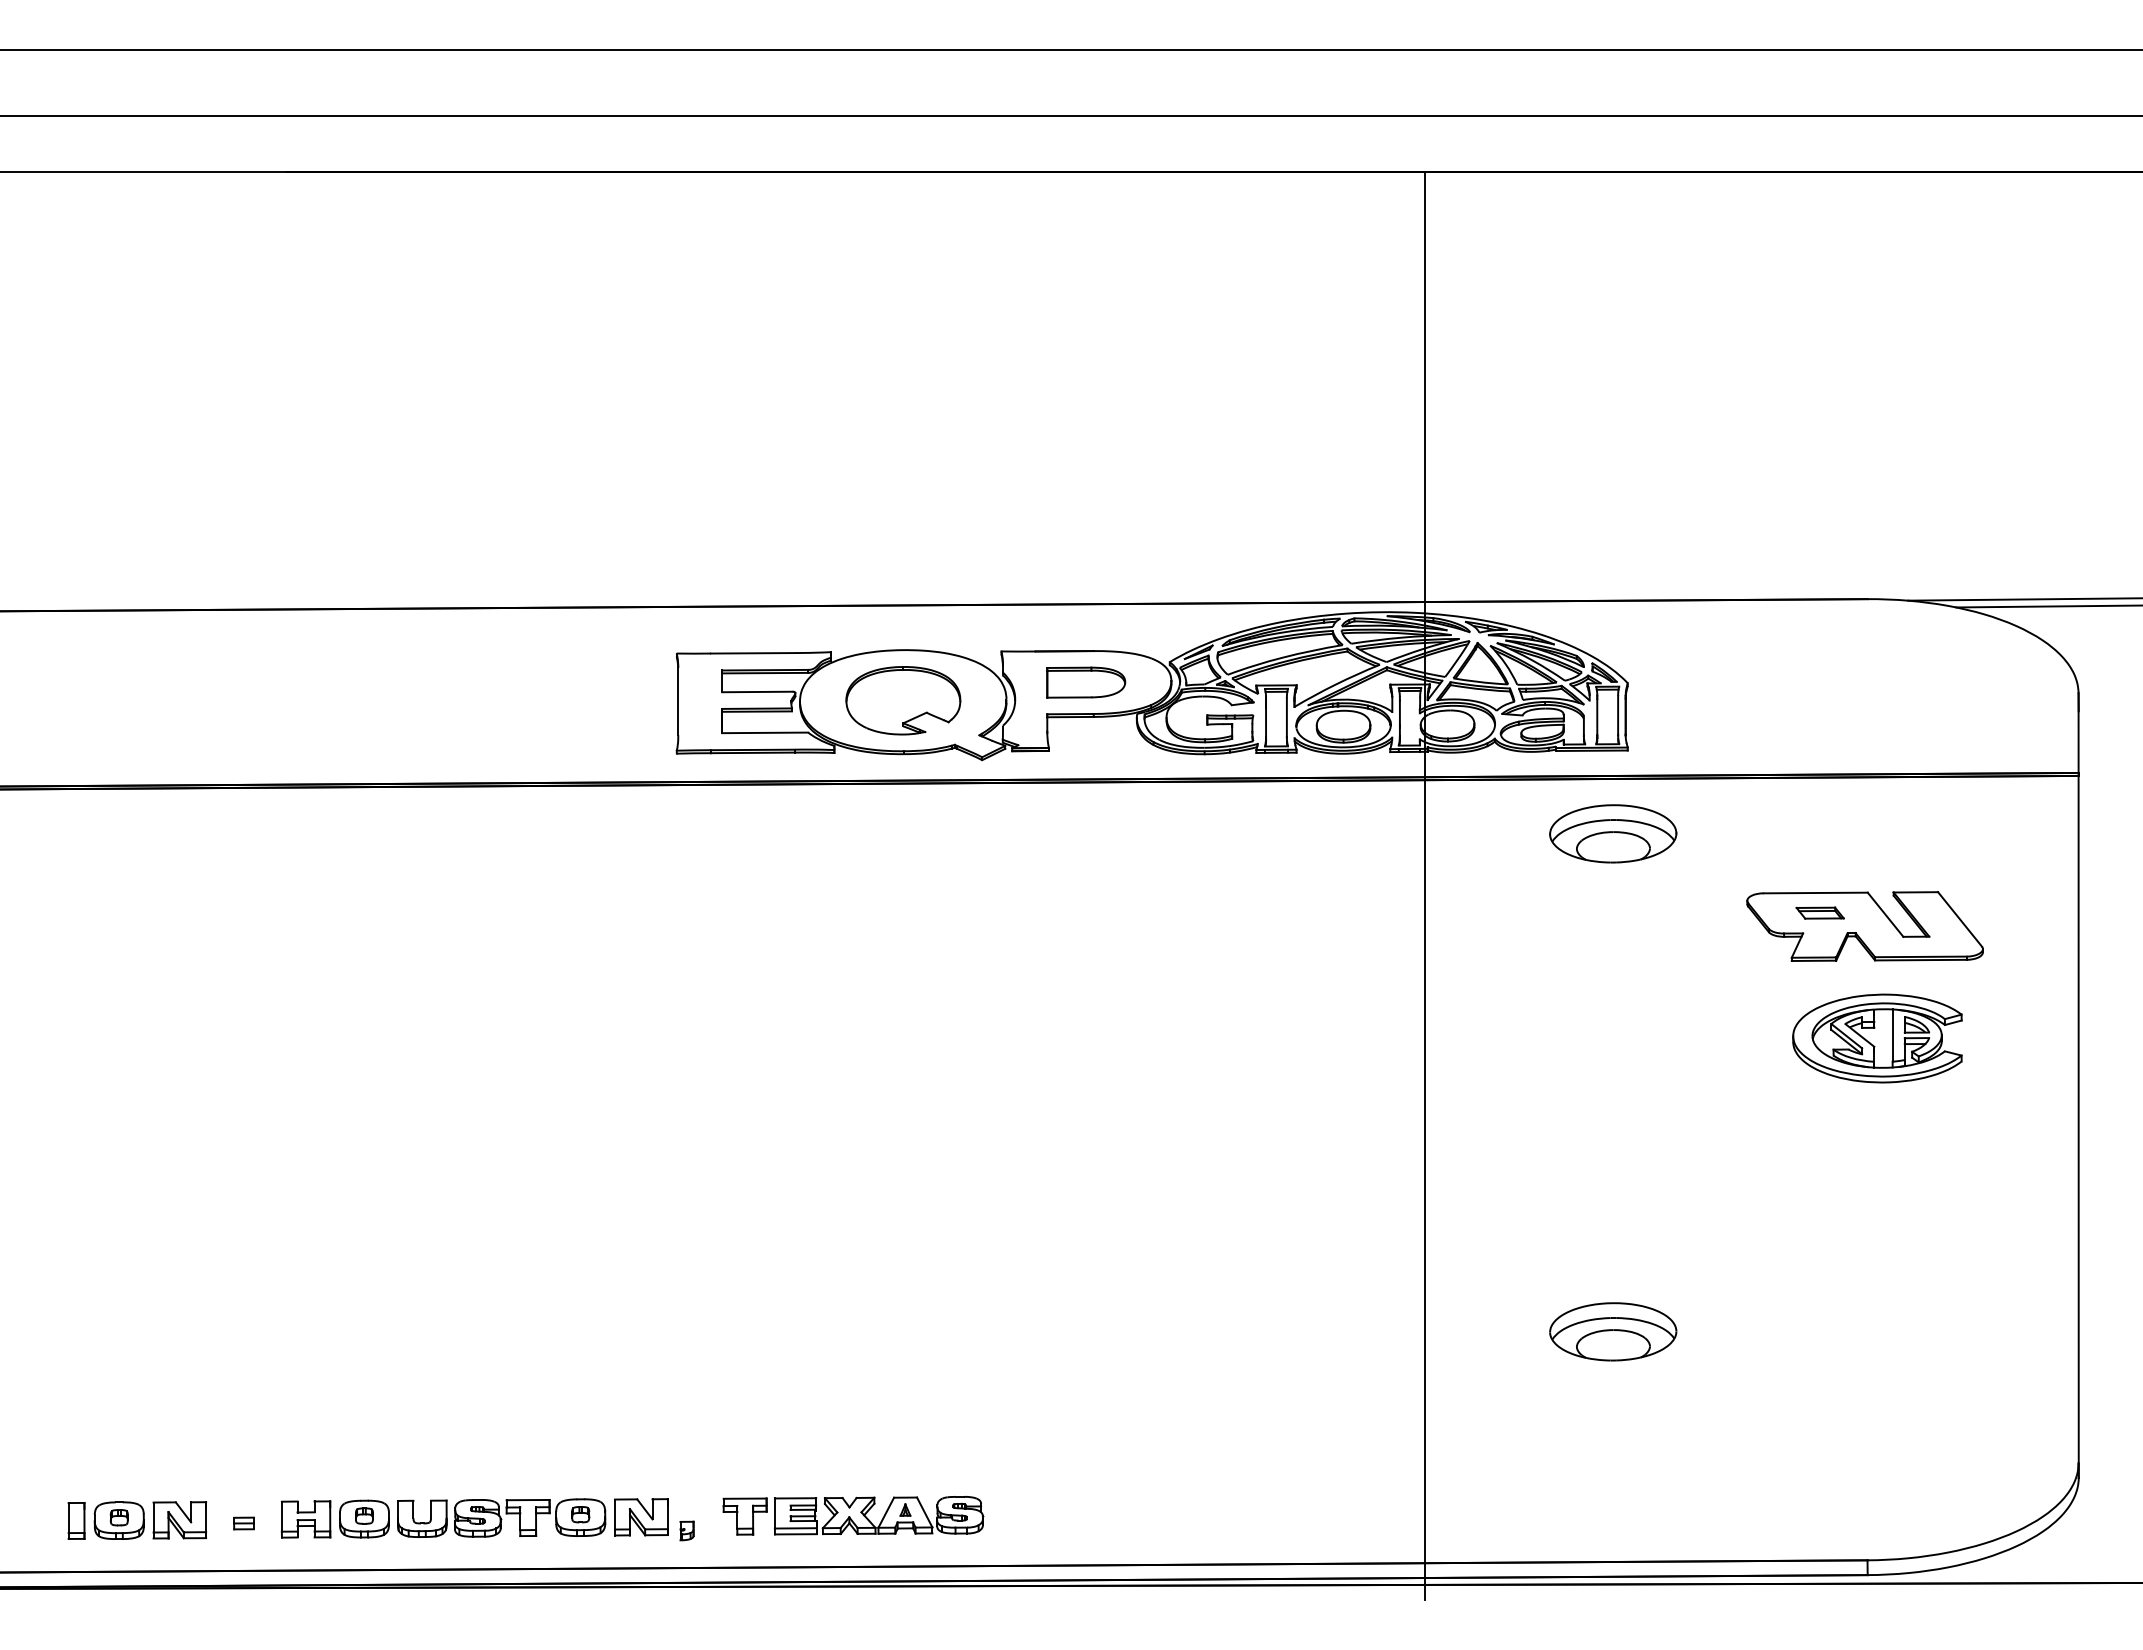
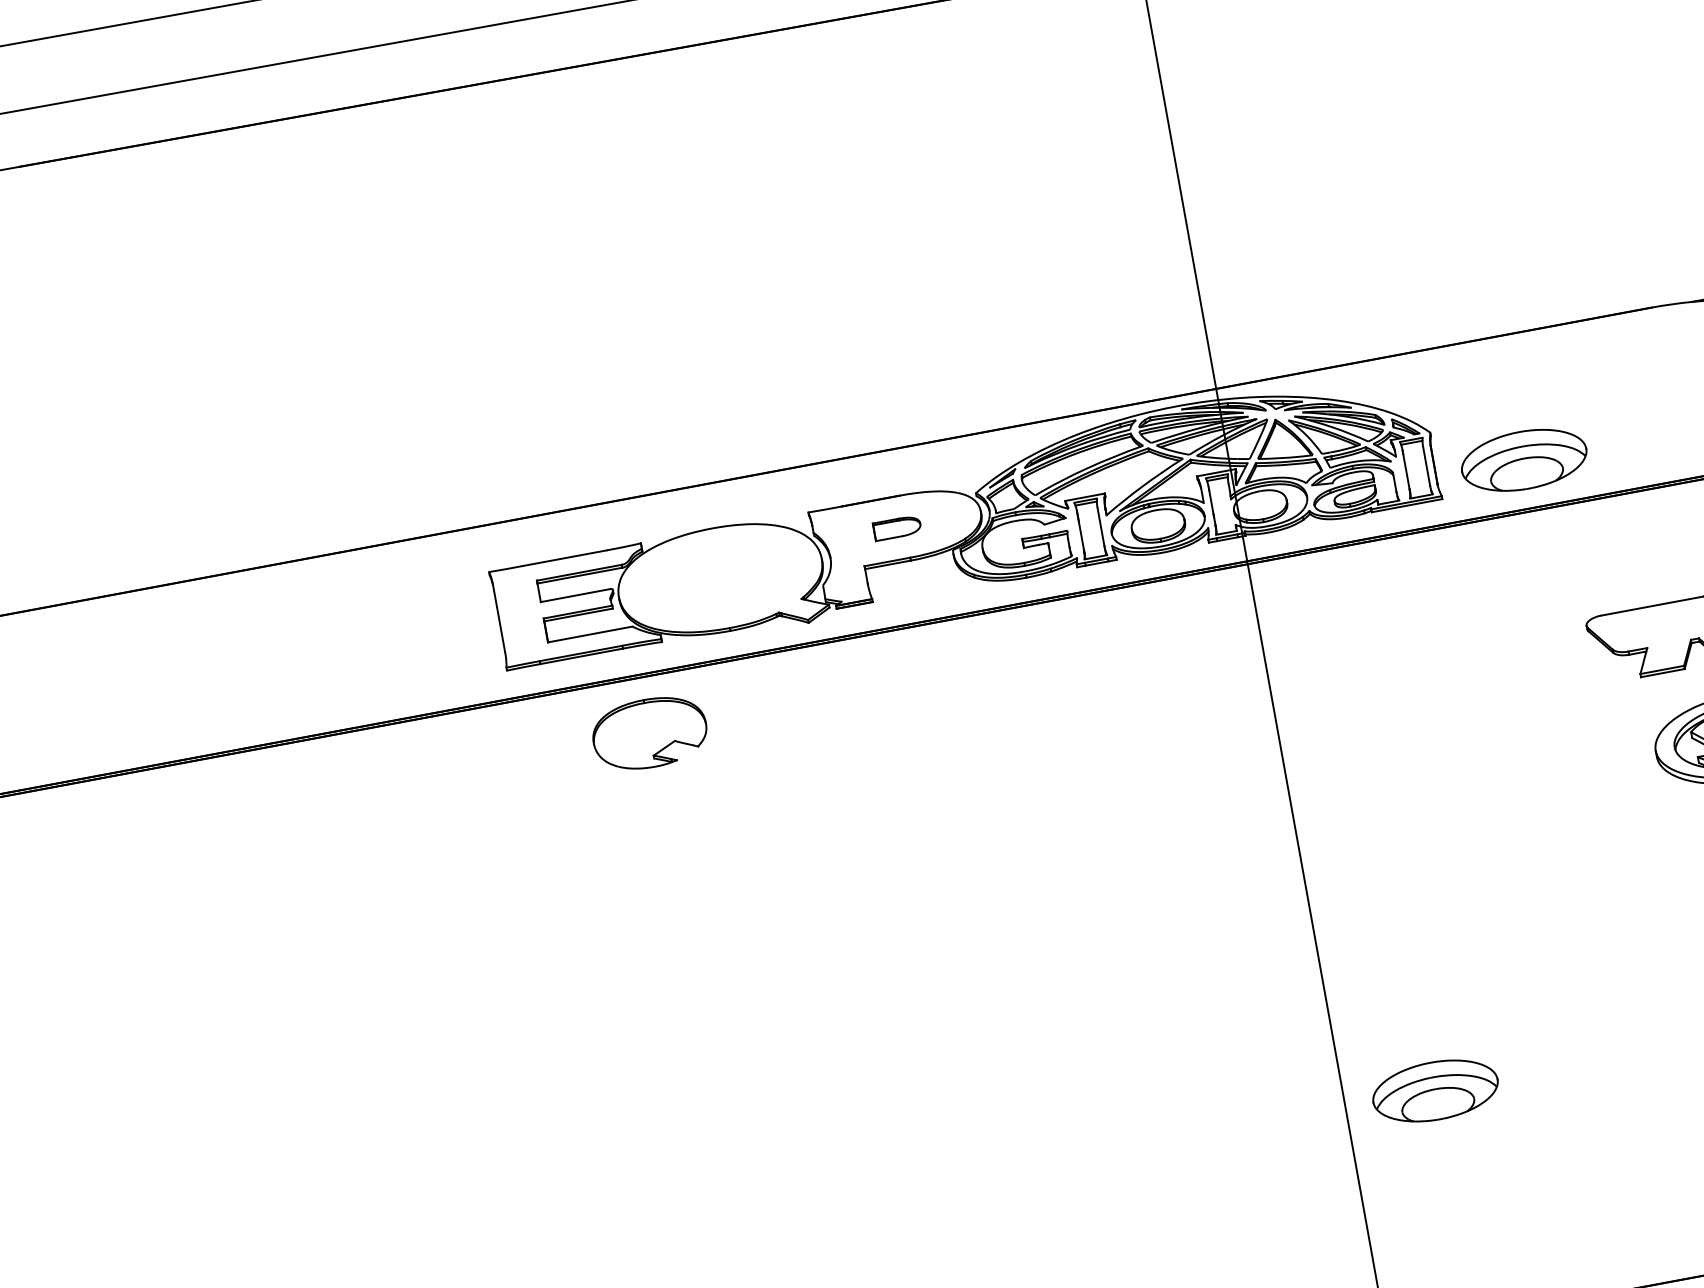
part: (1086, 682) -> (897, 528), size x0.6
part: (903, 700) -> (649, 733), moved
part: (1613, 833) -> (1524, 459), moved
part: (1819, 912) -> (1659, 624), removed
part: (1613, 1331) -> (1435, 1090), moved

